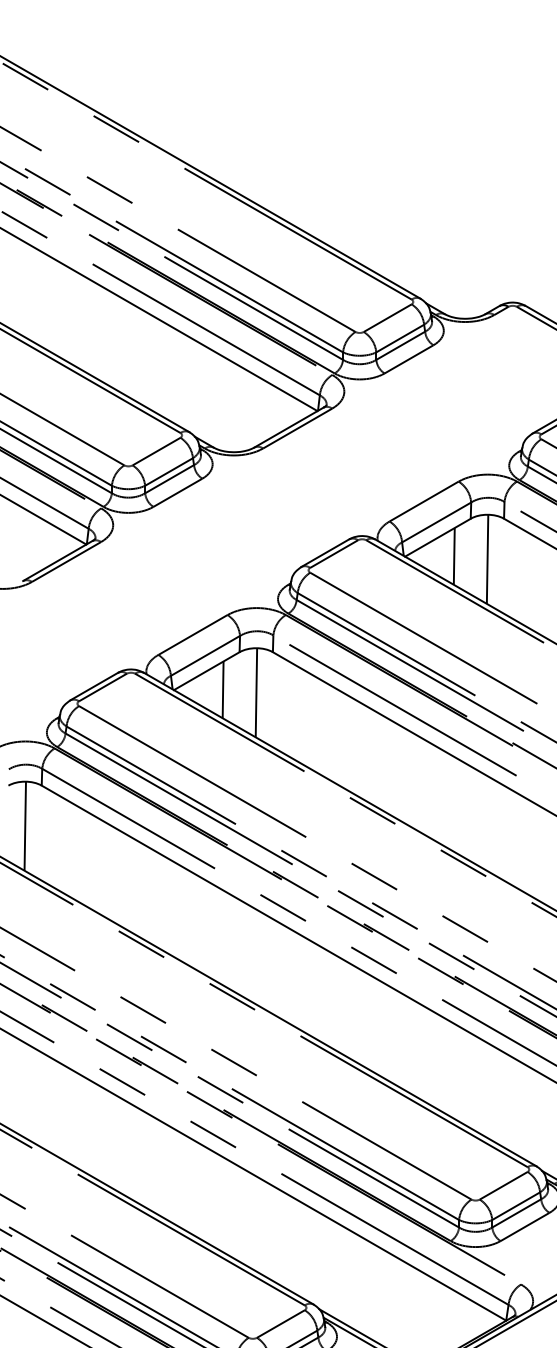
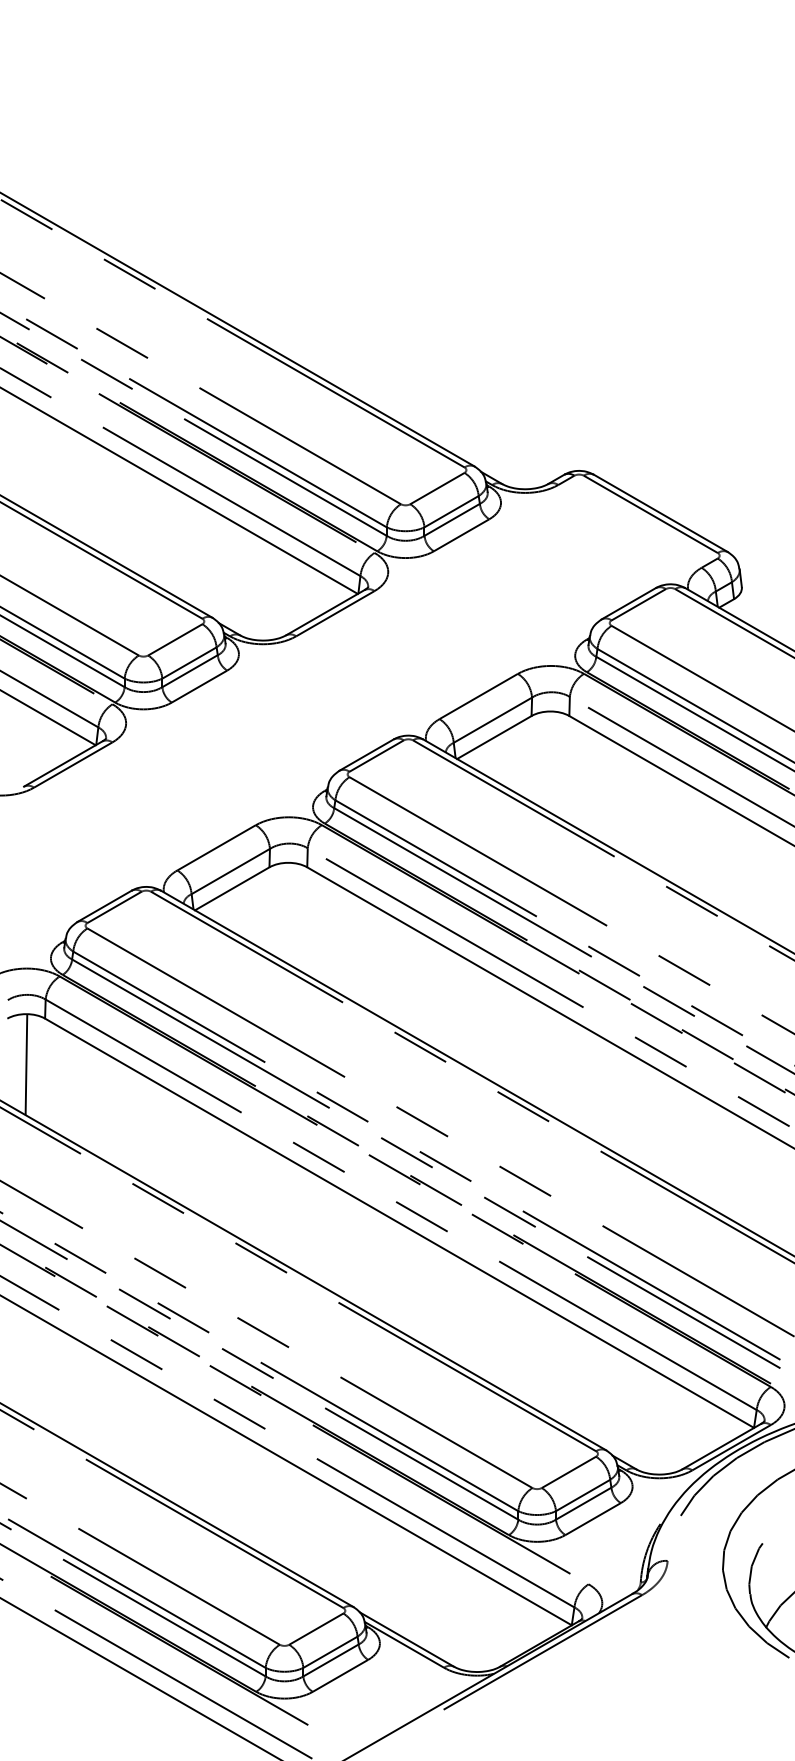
line: (453, 556) -> (512, 758), removed
line: (487, 558) -> (550, 761), removed
line: (222, 689) -> (250, 909), removed
line: (256, 692) -> (288, 912), removed

